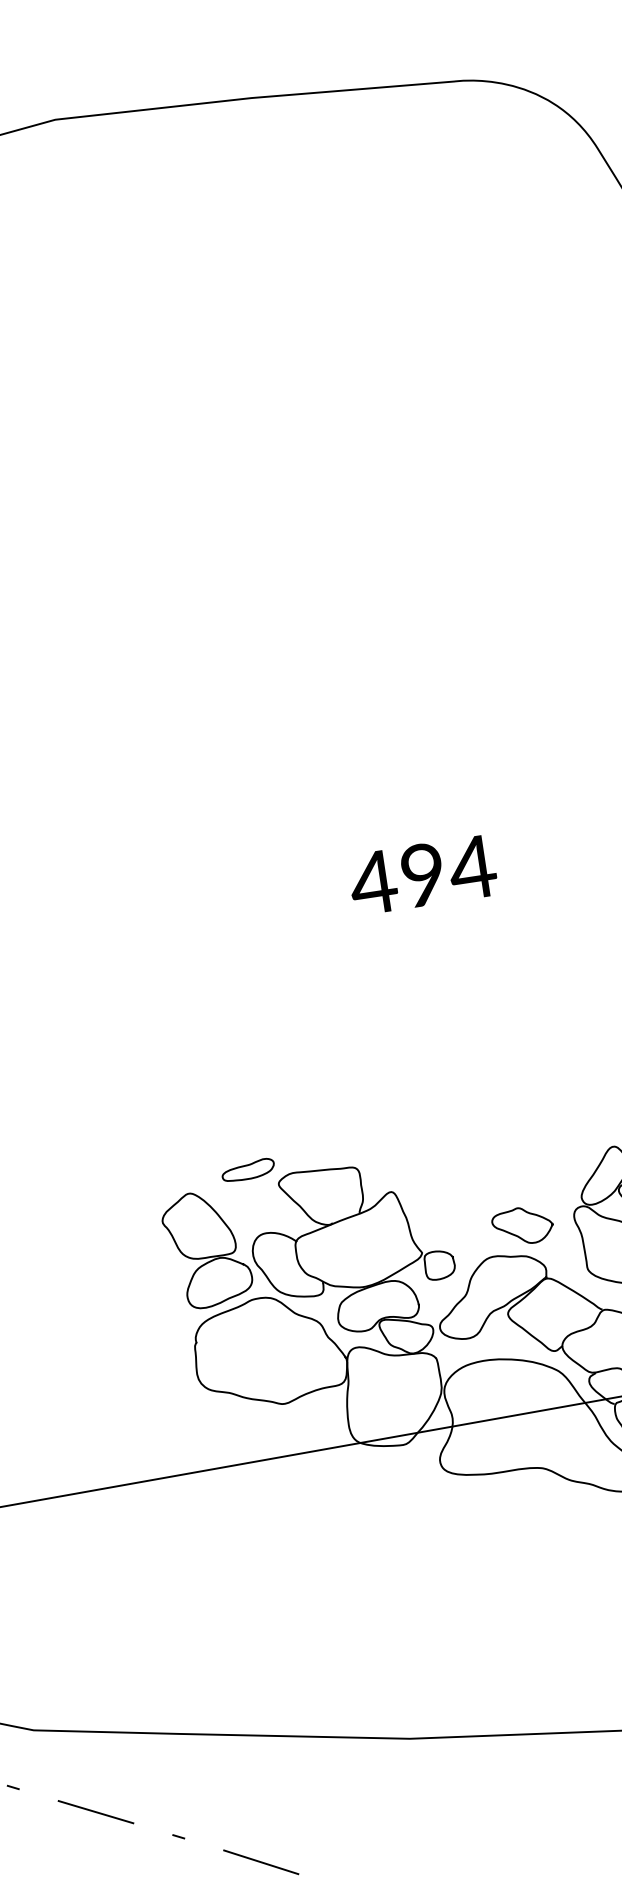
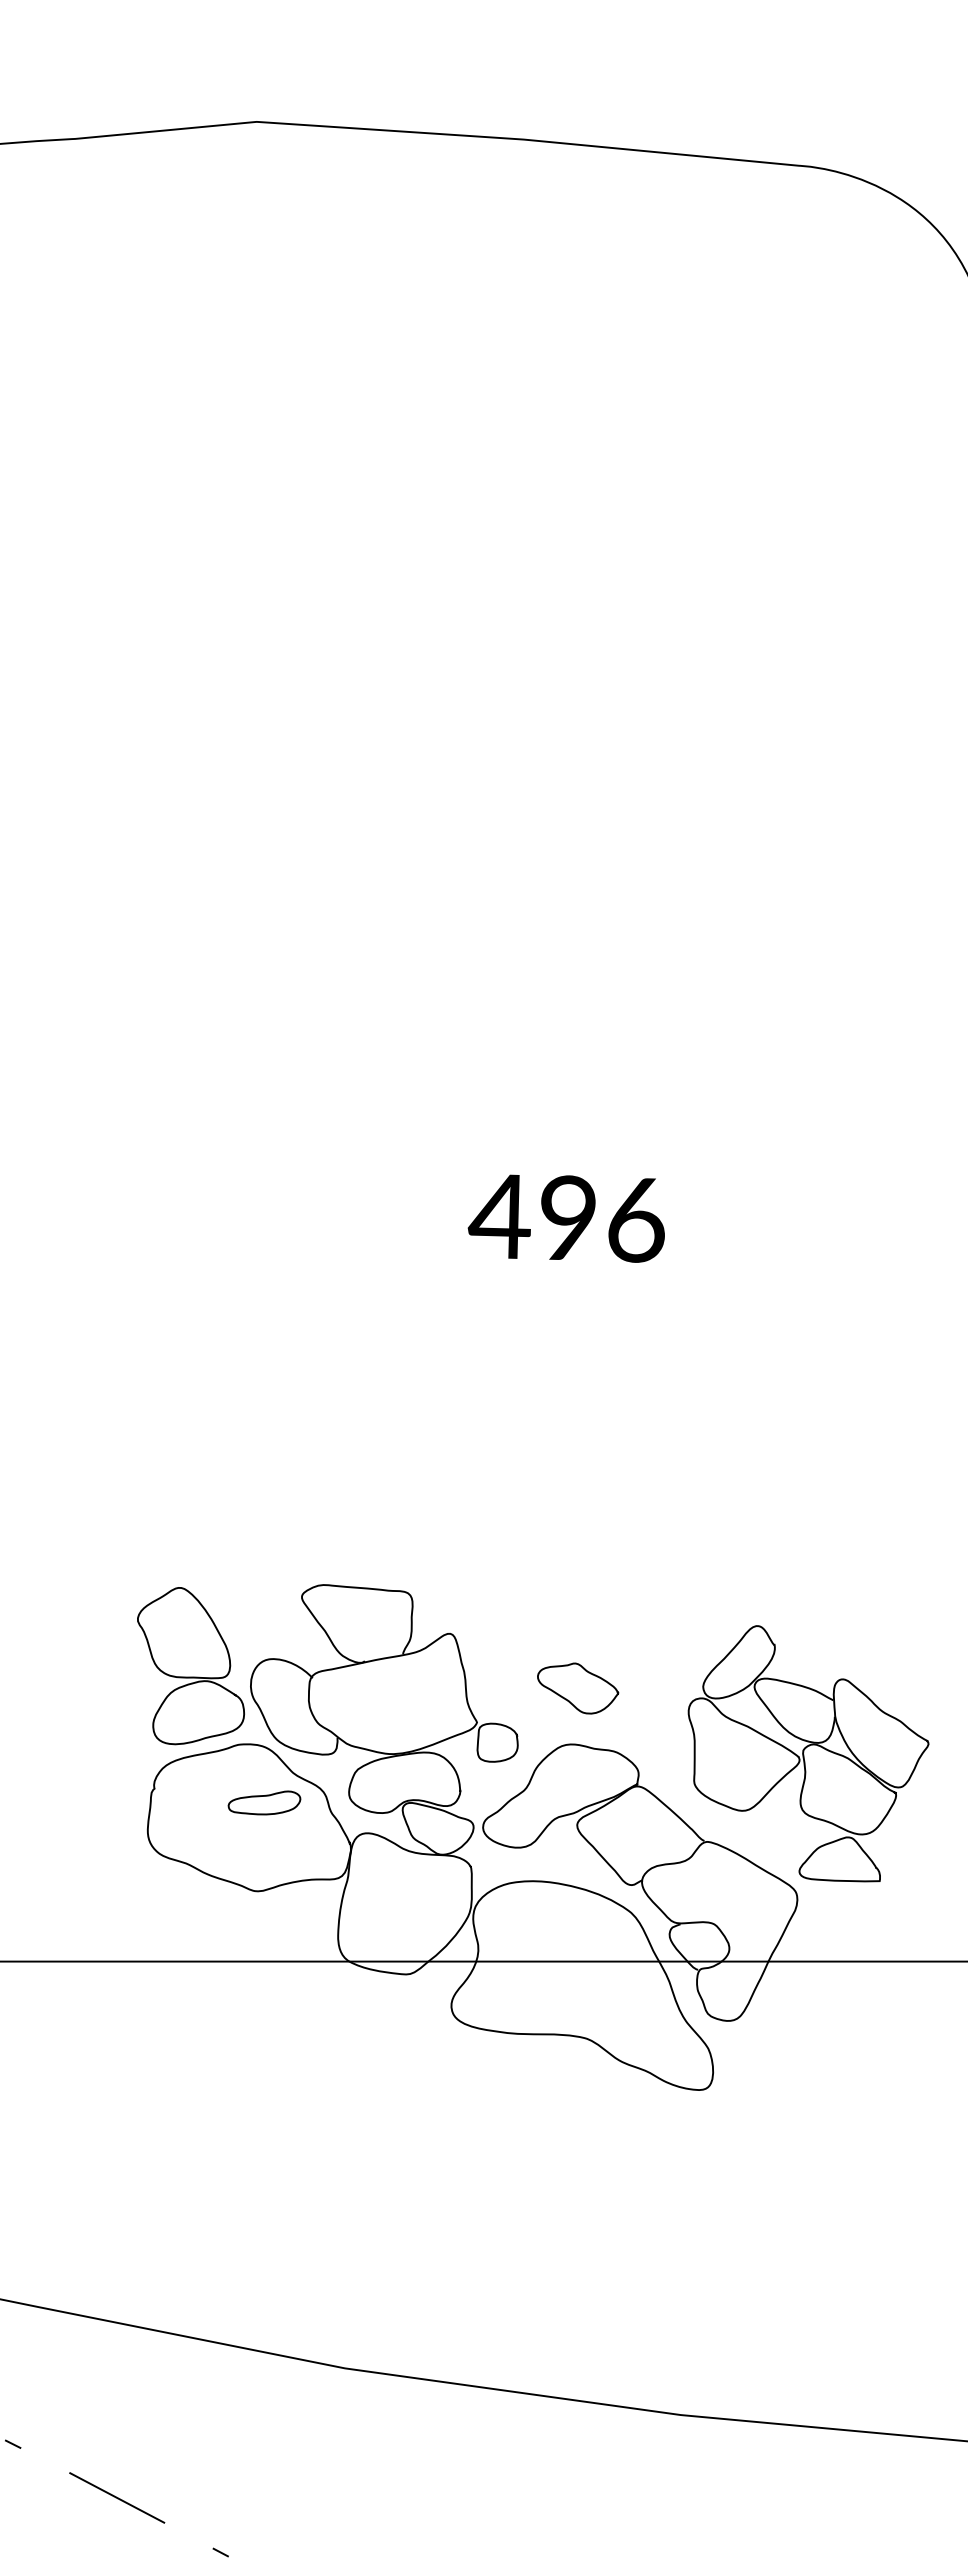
text: (471, 868) -> (634, 1220), 494 -> 496
part: (248, 1170) -> (264, 1802), moved
curve: (517, 1235) -> (568, 1699), moved

